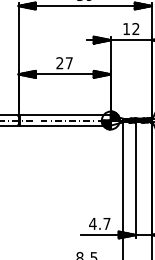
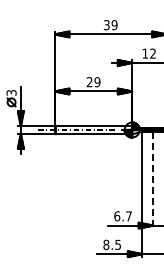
text: (69, 63) -> (97, 82), 27 -> 29
line: (135, 180) -> (152, 180), solid -> dashed
text: (93, 224) -> (117, 216), 4.7 -> 6.7

